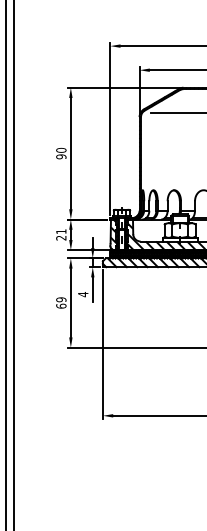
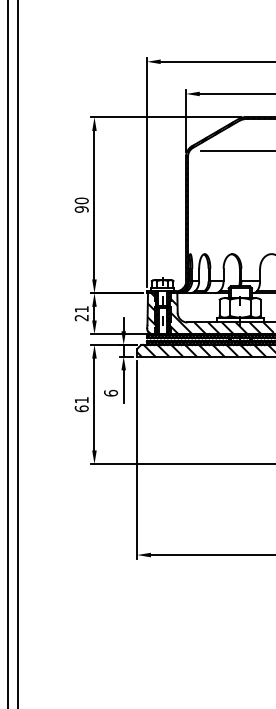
text: (82, 294) -> (110, 393), 4 -> 6
text: (61, 299) -> (81, 400), 69 -> 61

